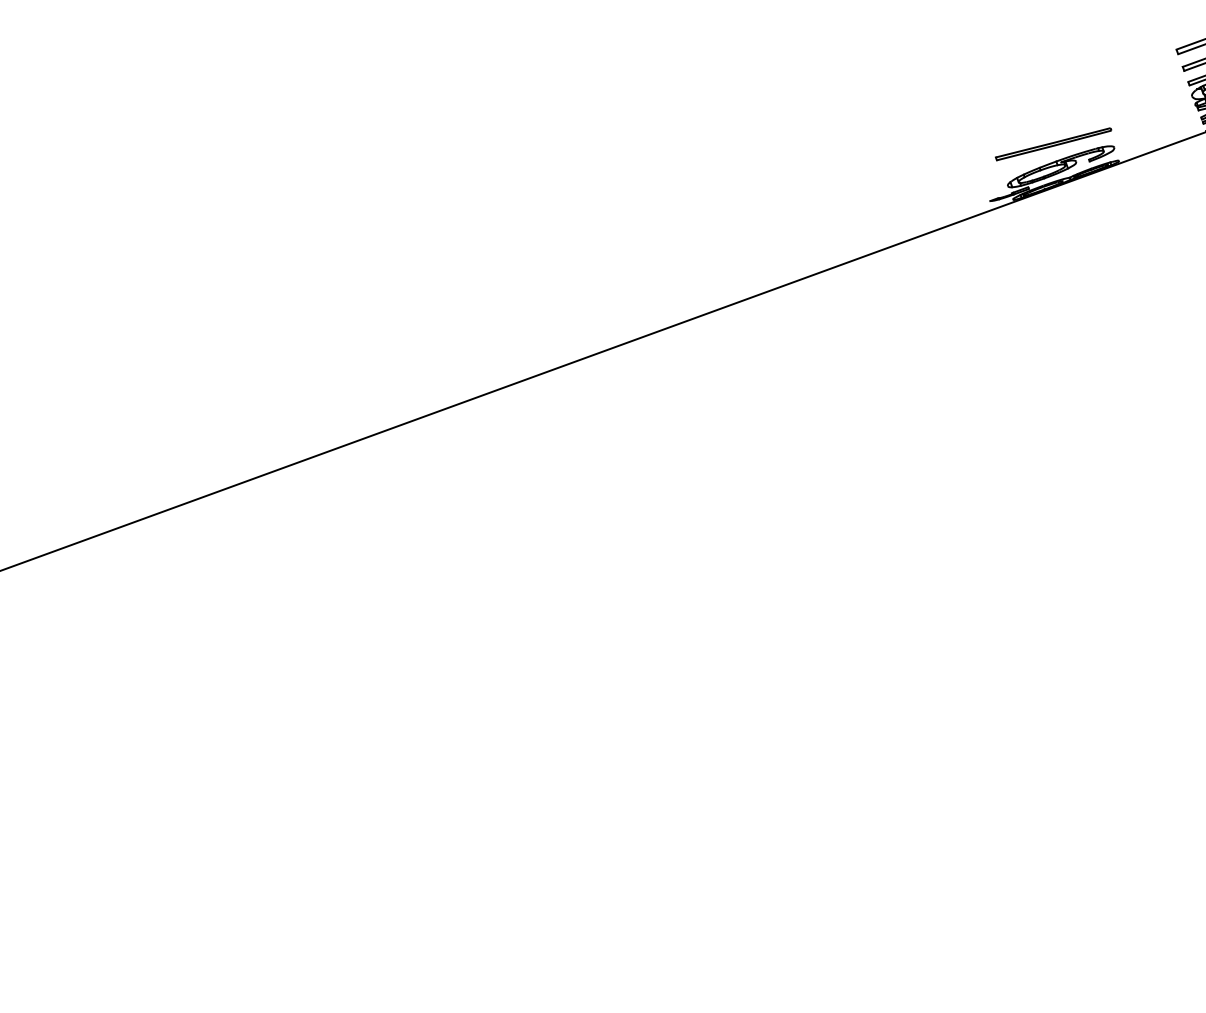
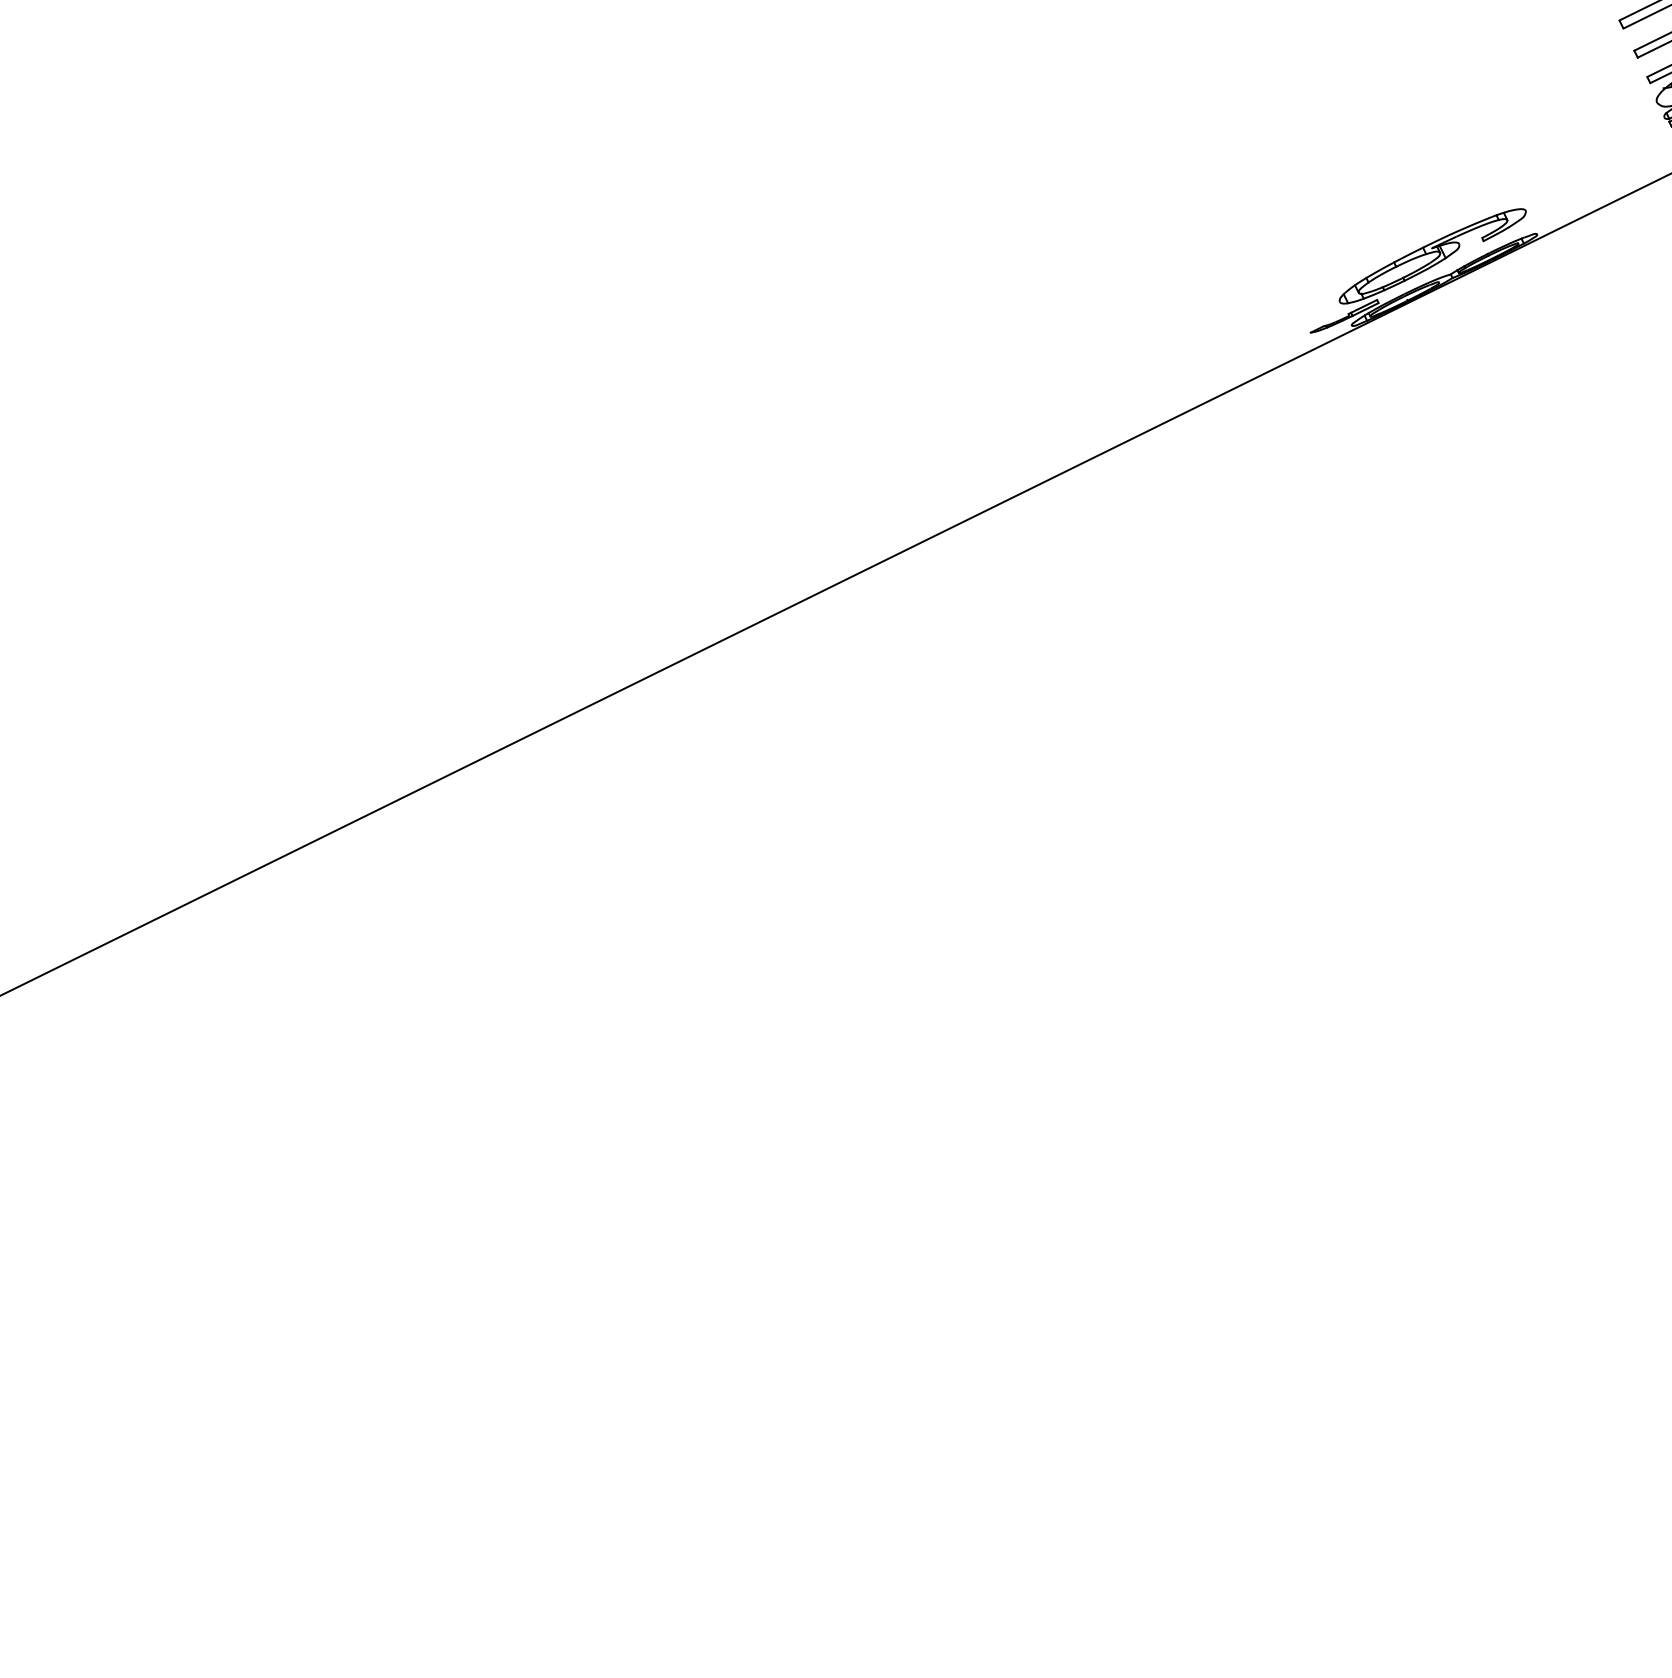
part: (1053, 144) -> (1414, 217), removed

